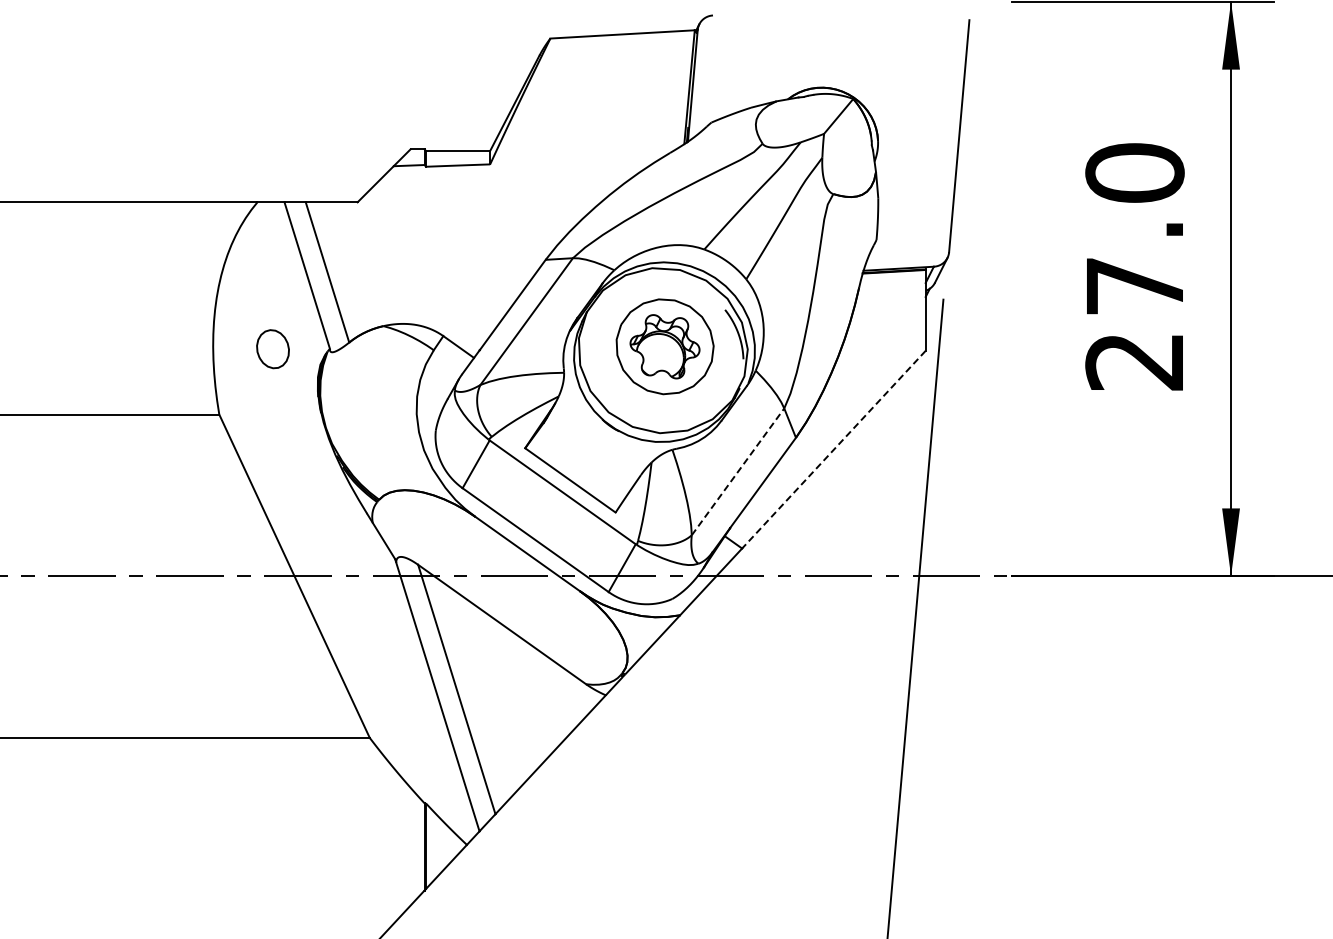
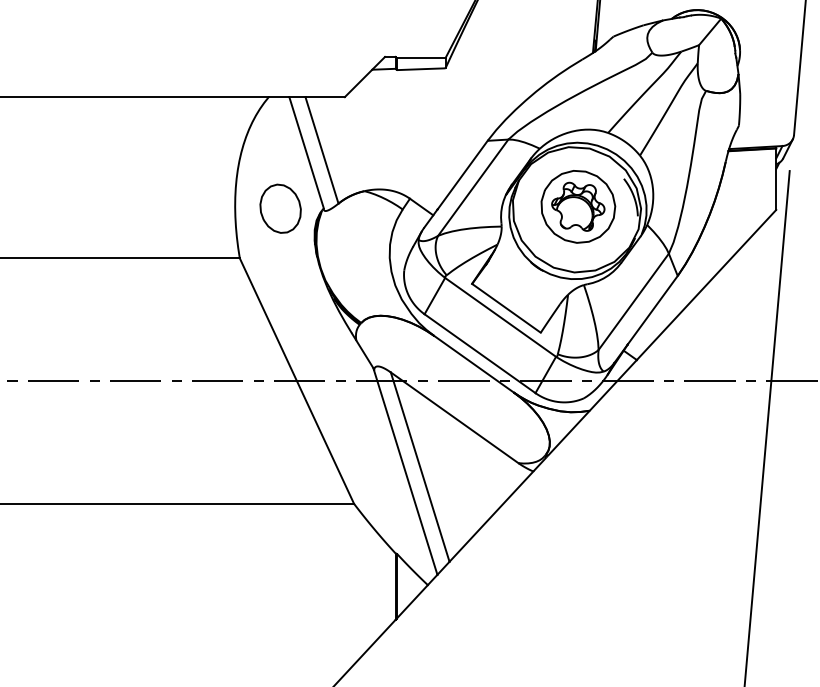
part: (272, 348) -> (280, 208), size x1.67
line: (833, 449) -> (706, 284), dashed -> solid
line: (738, 471) -> (634, 301), dashed -> solid

